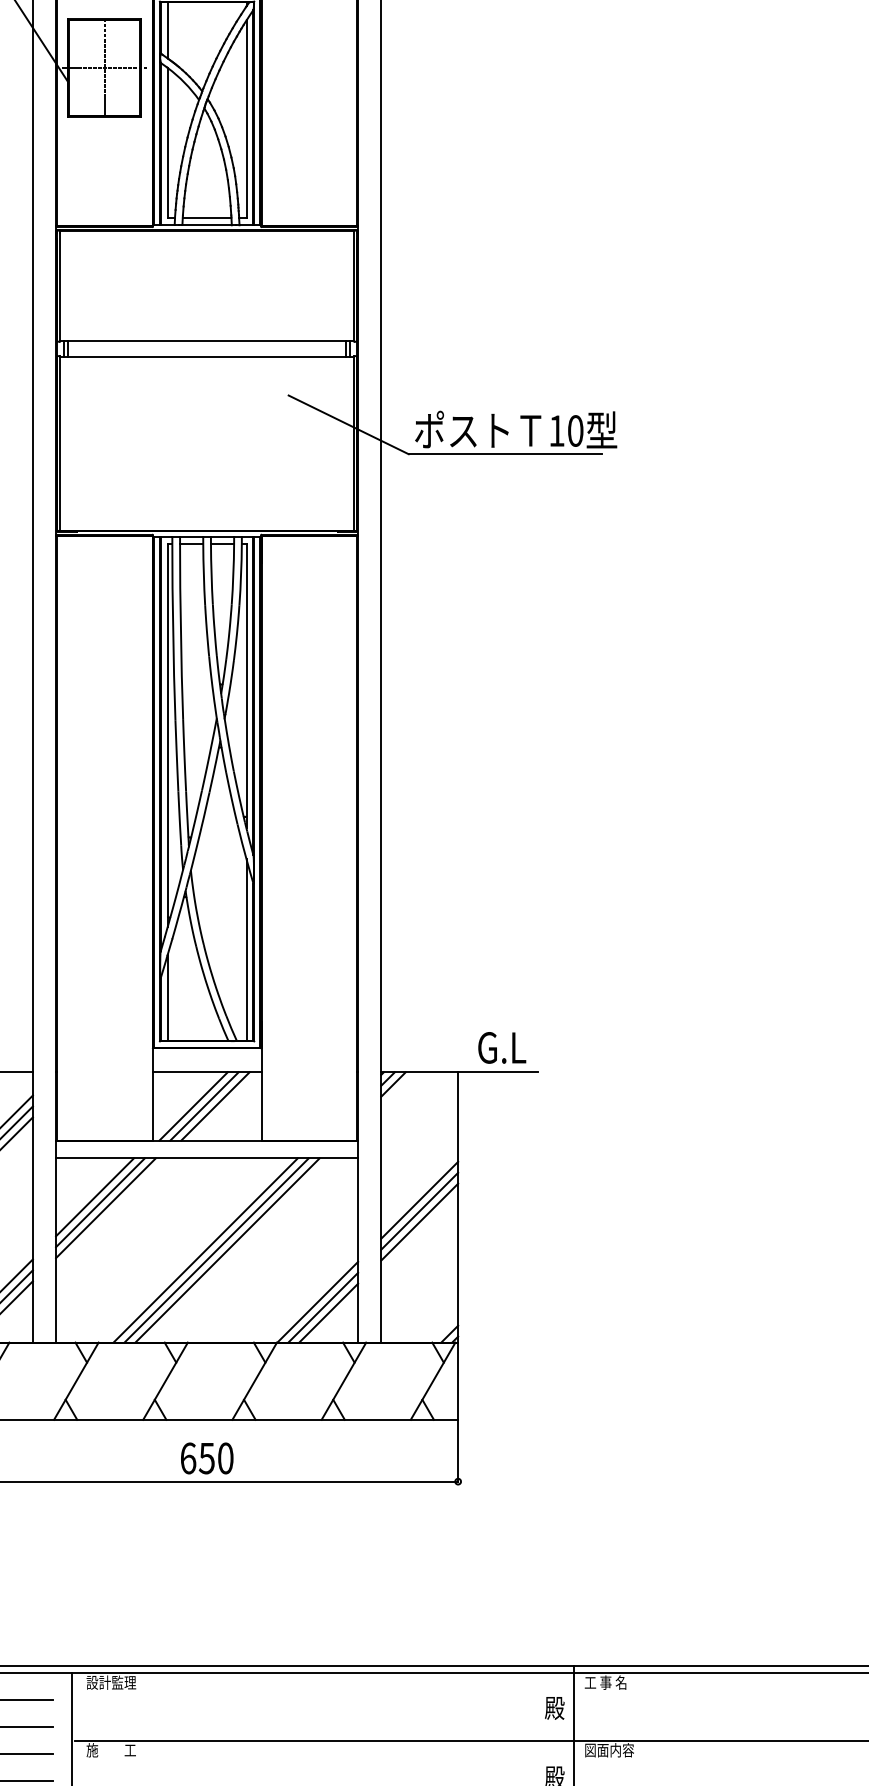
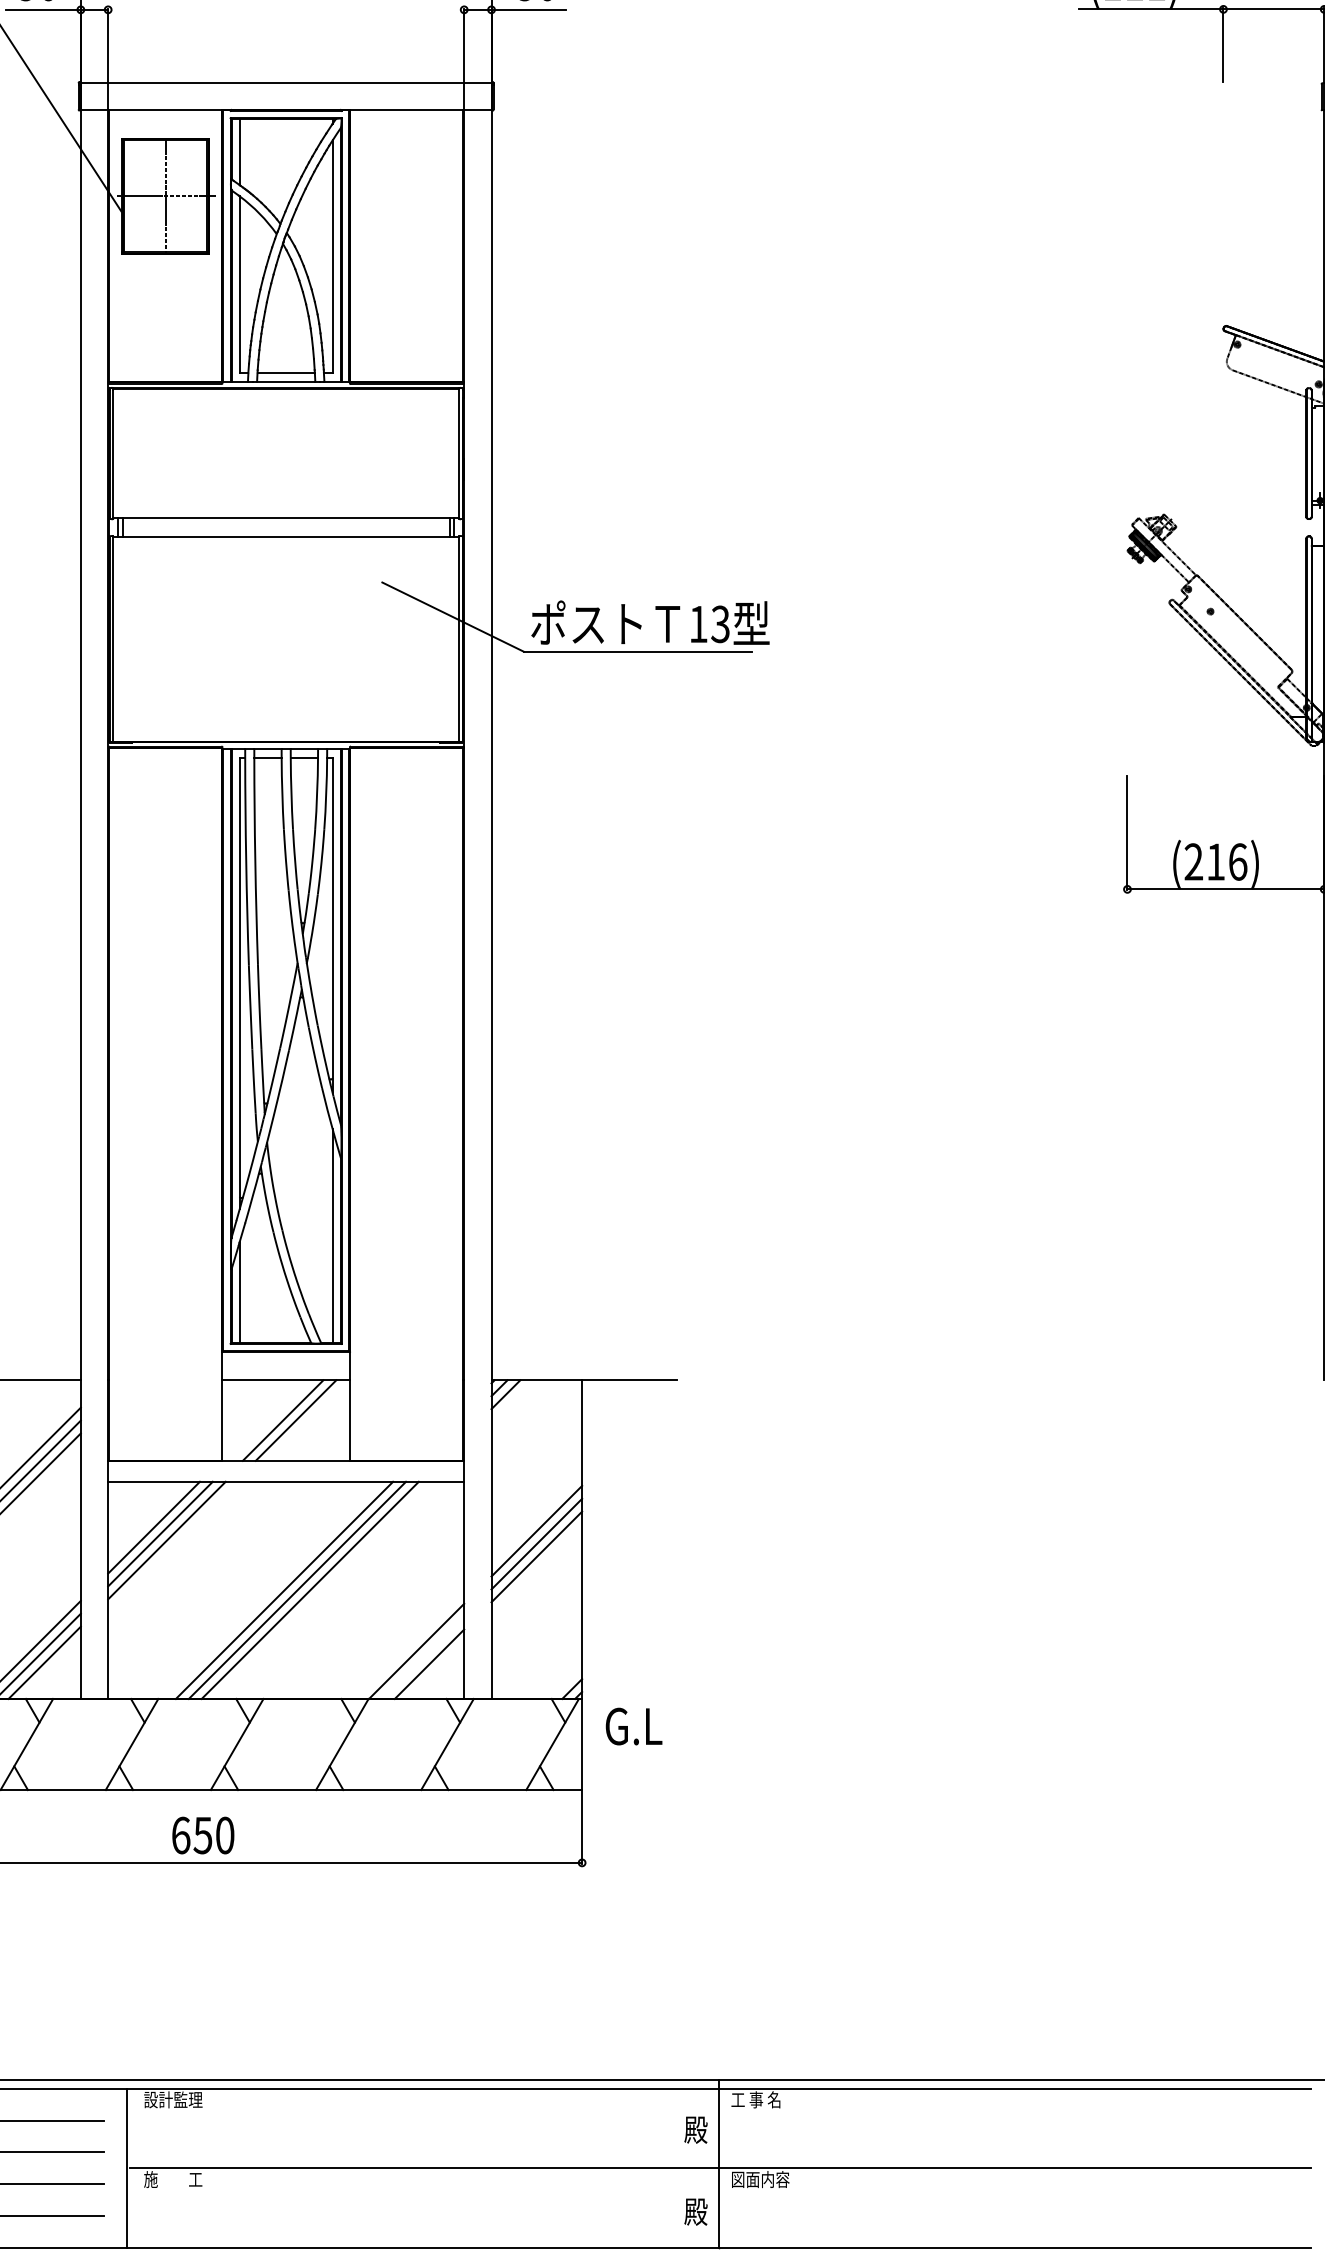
text: (575, 431) -> (720, 624), 10 -> 13
text: (501, 1047) -> (633, 1726), moved
line: (193, 1106) -> (270, 1420), removed
line: (322, 1307) -> (422, 1657), removed
text: (207, 1458) -> (203, 1835), moved

